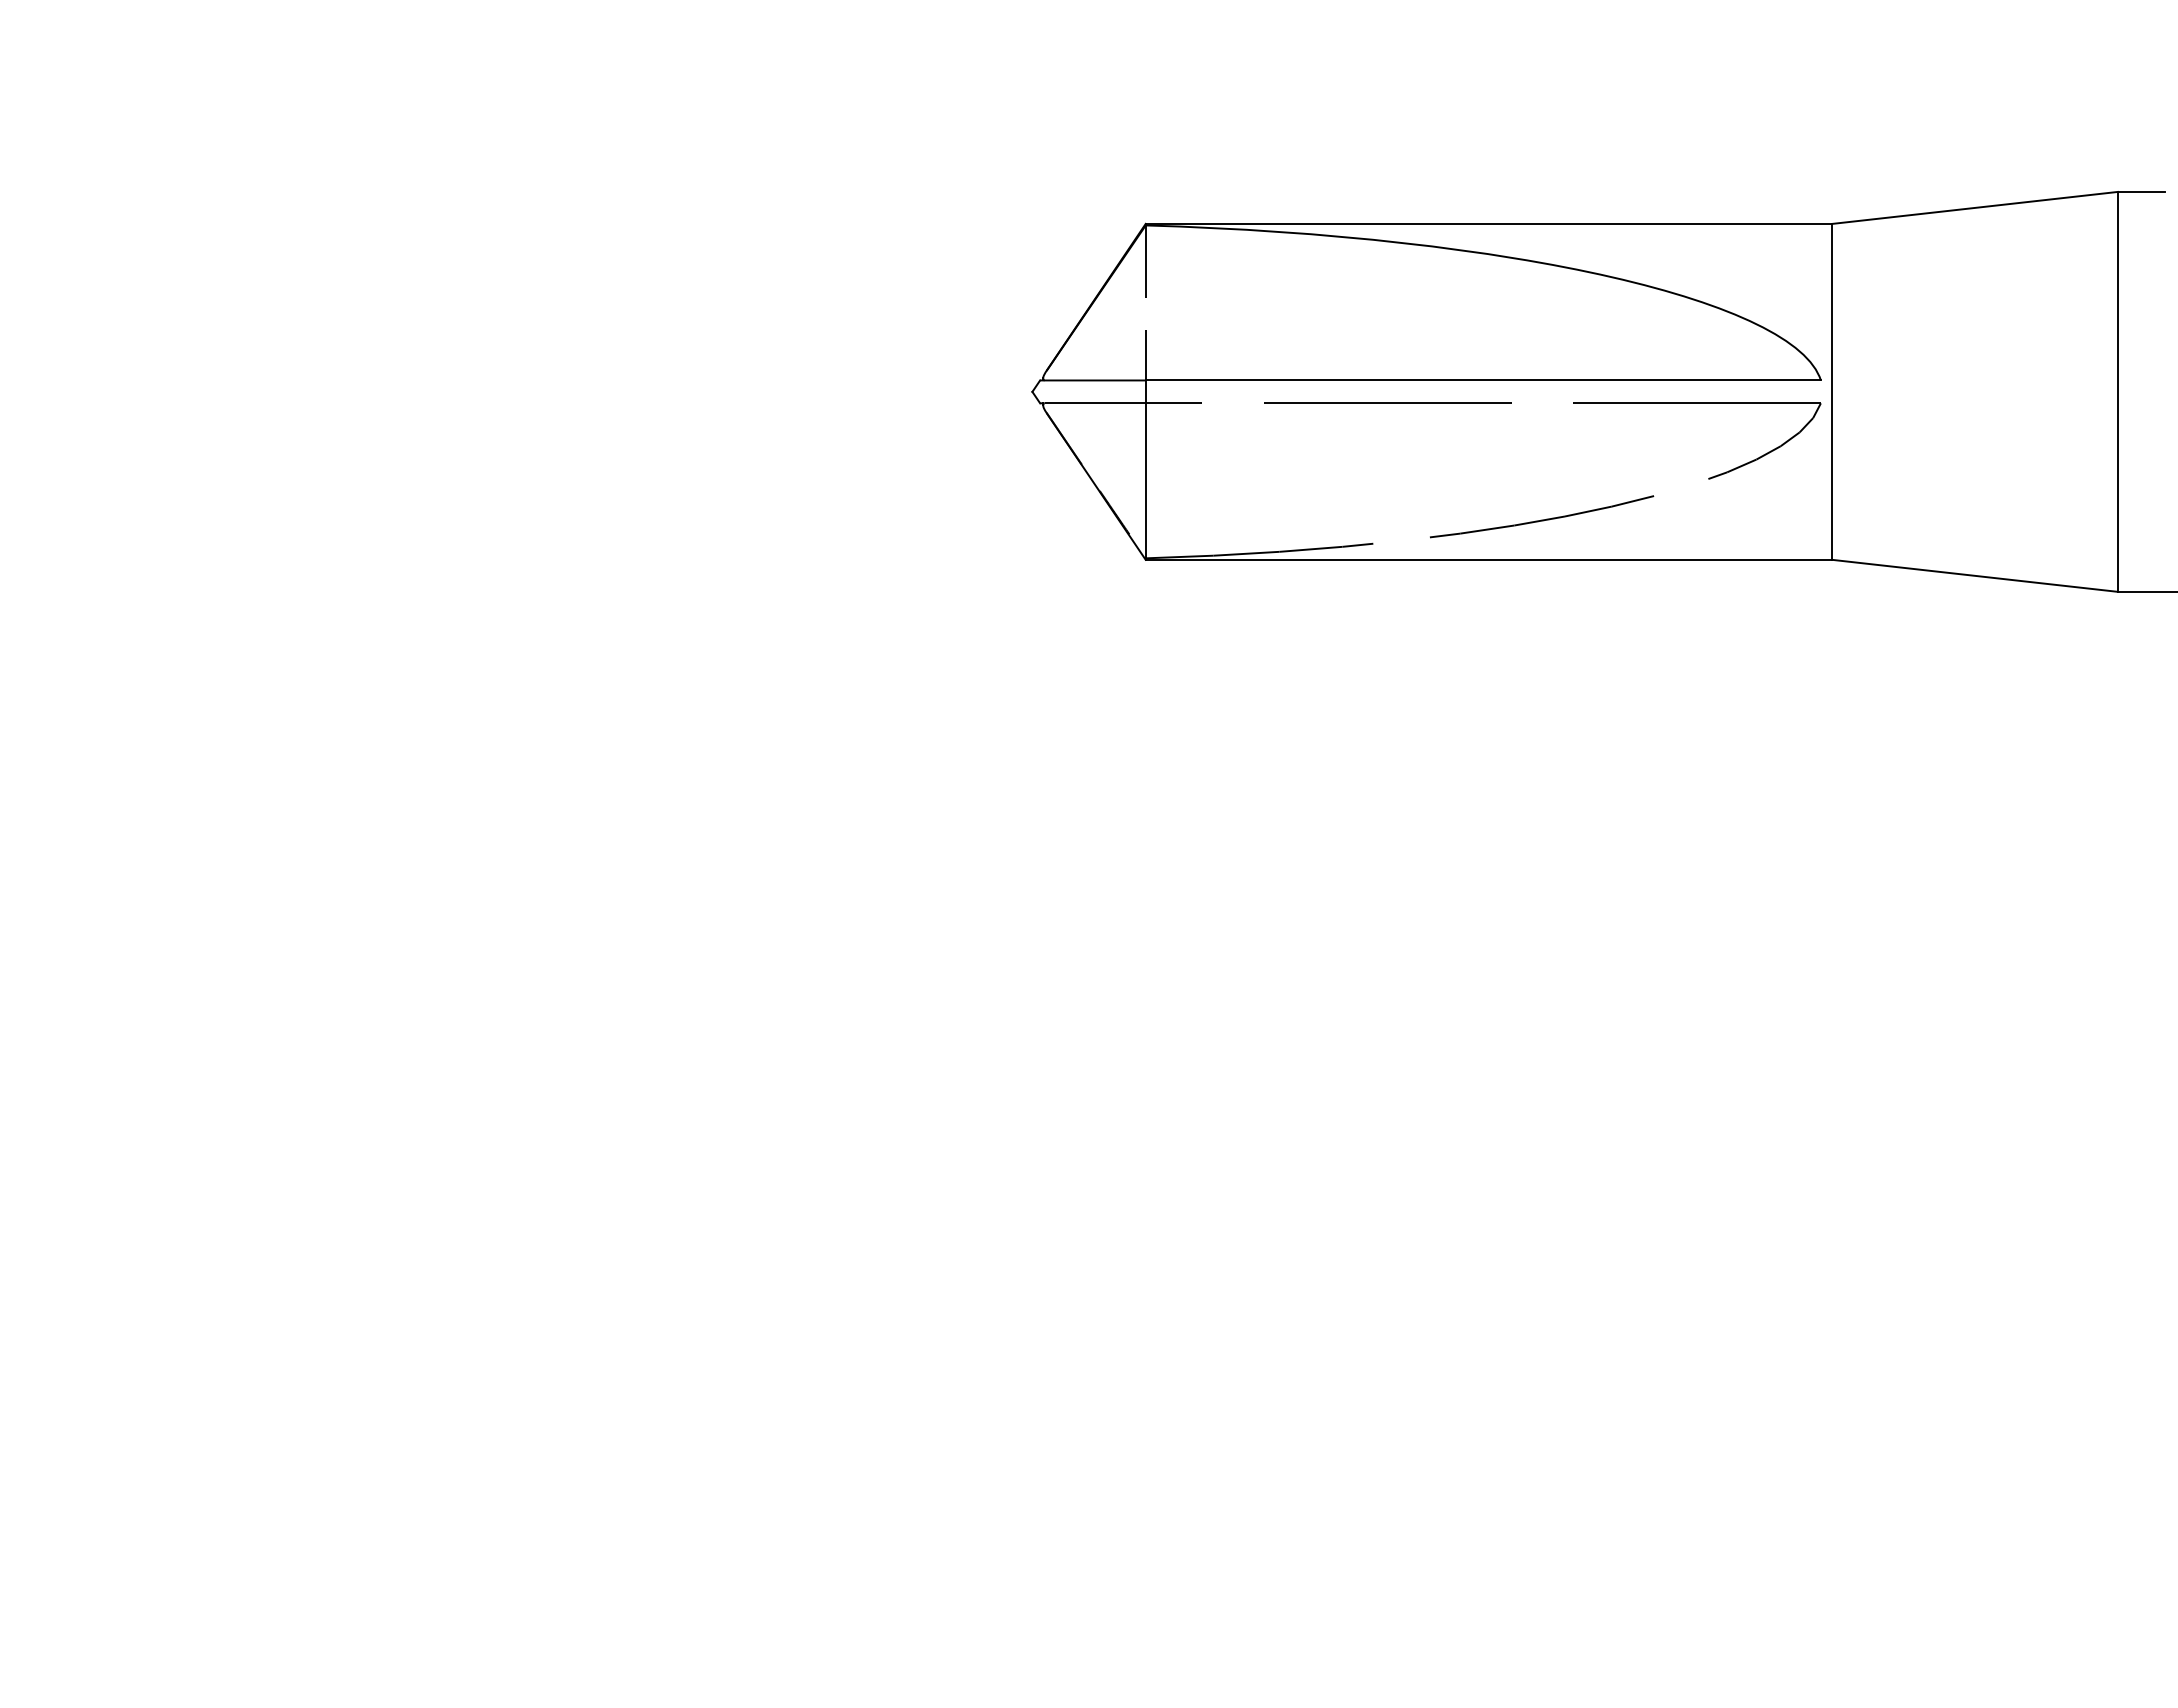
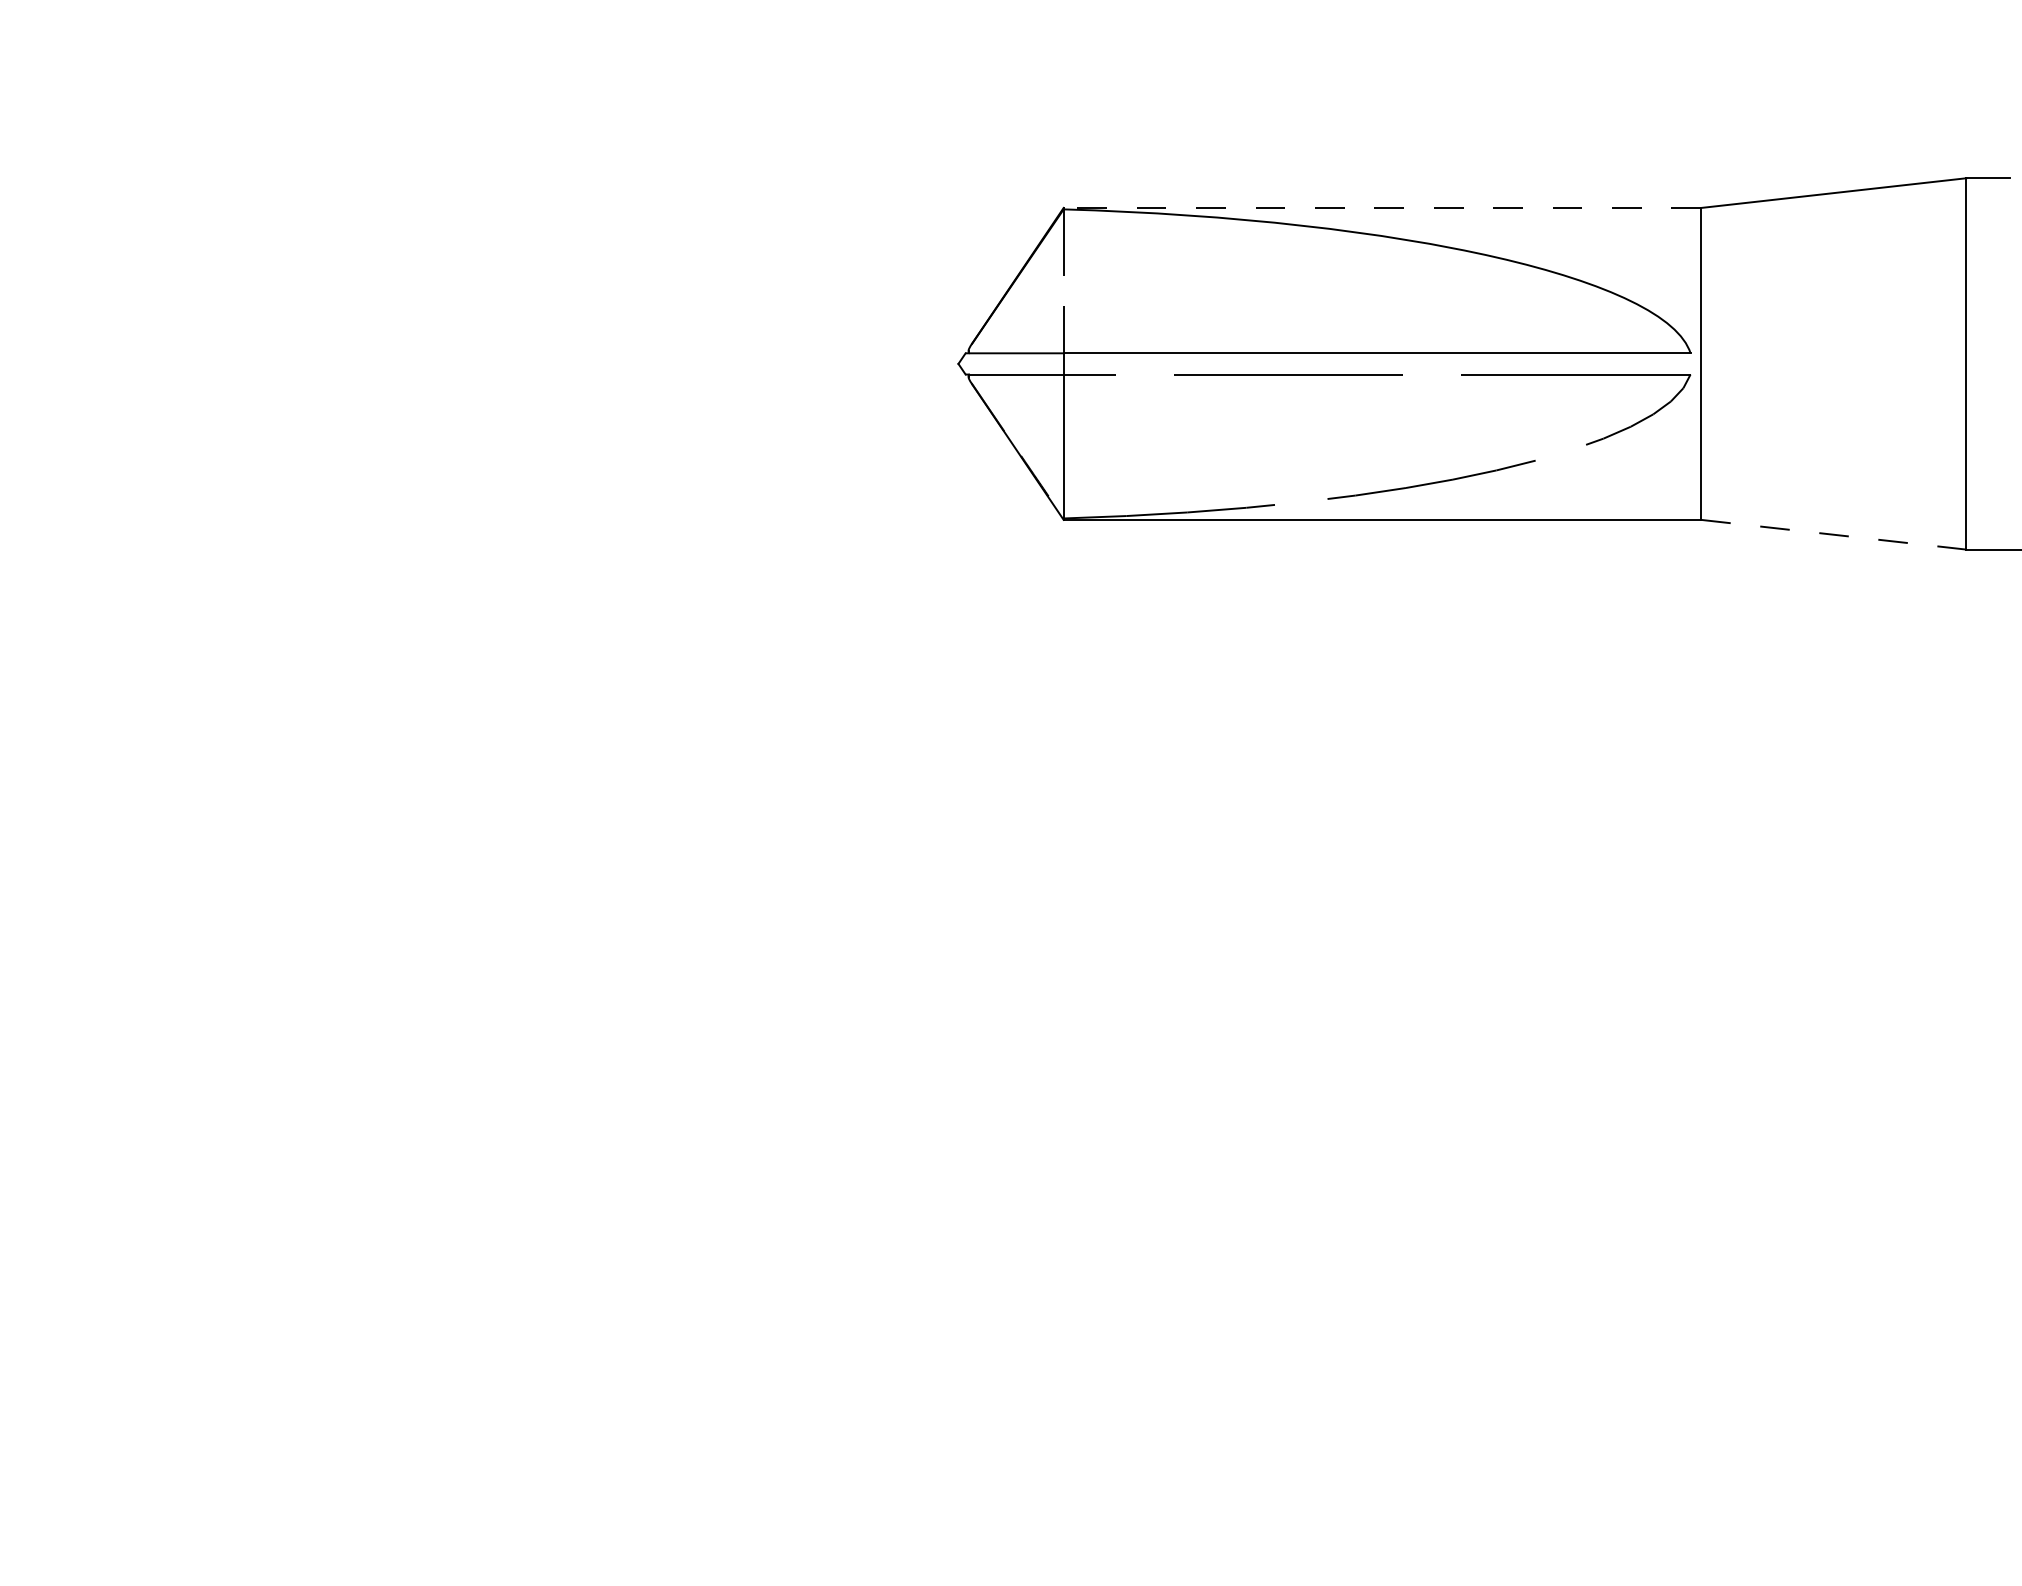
line: (1488, 223) -> (1381, 207), solid -> dashed
line: (1975, 575) -> (1834, 534), solid -> dashed

